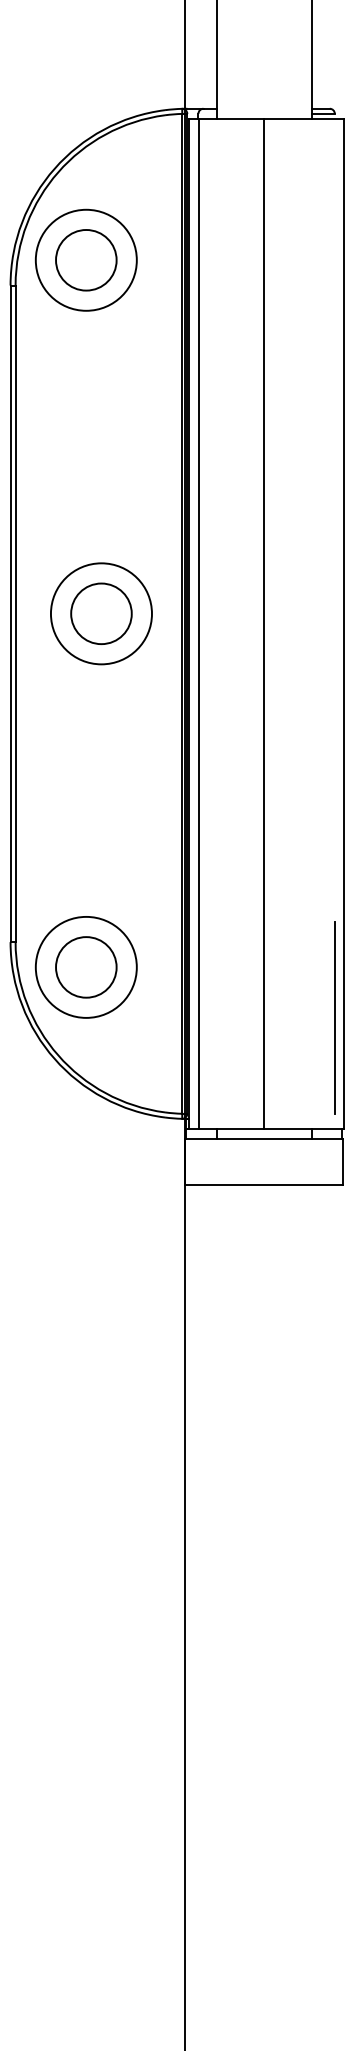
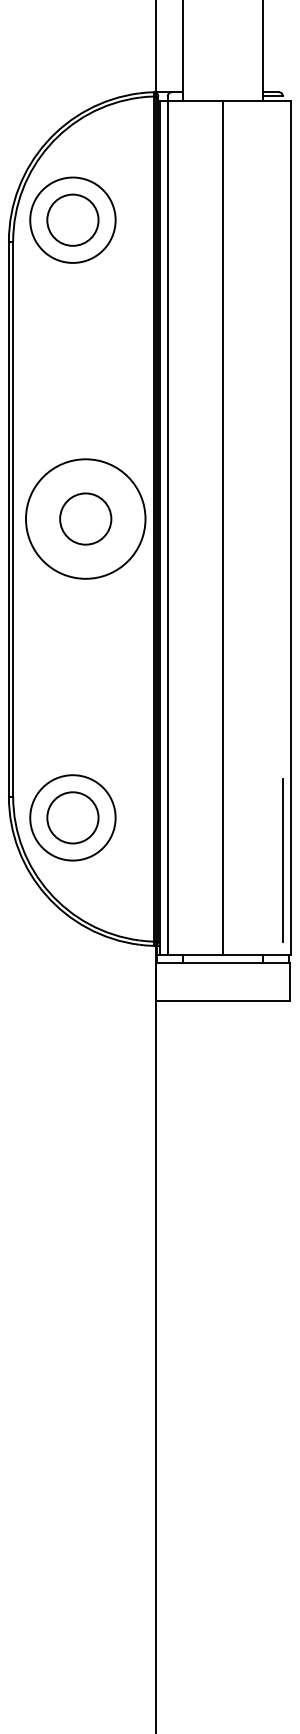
circle: (100, 613) -> (84, 518), size x1.4

